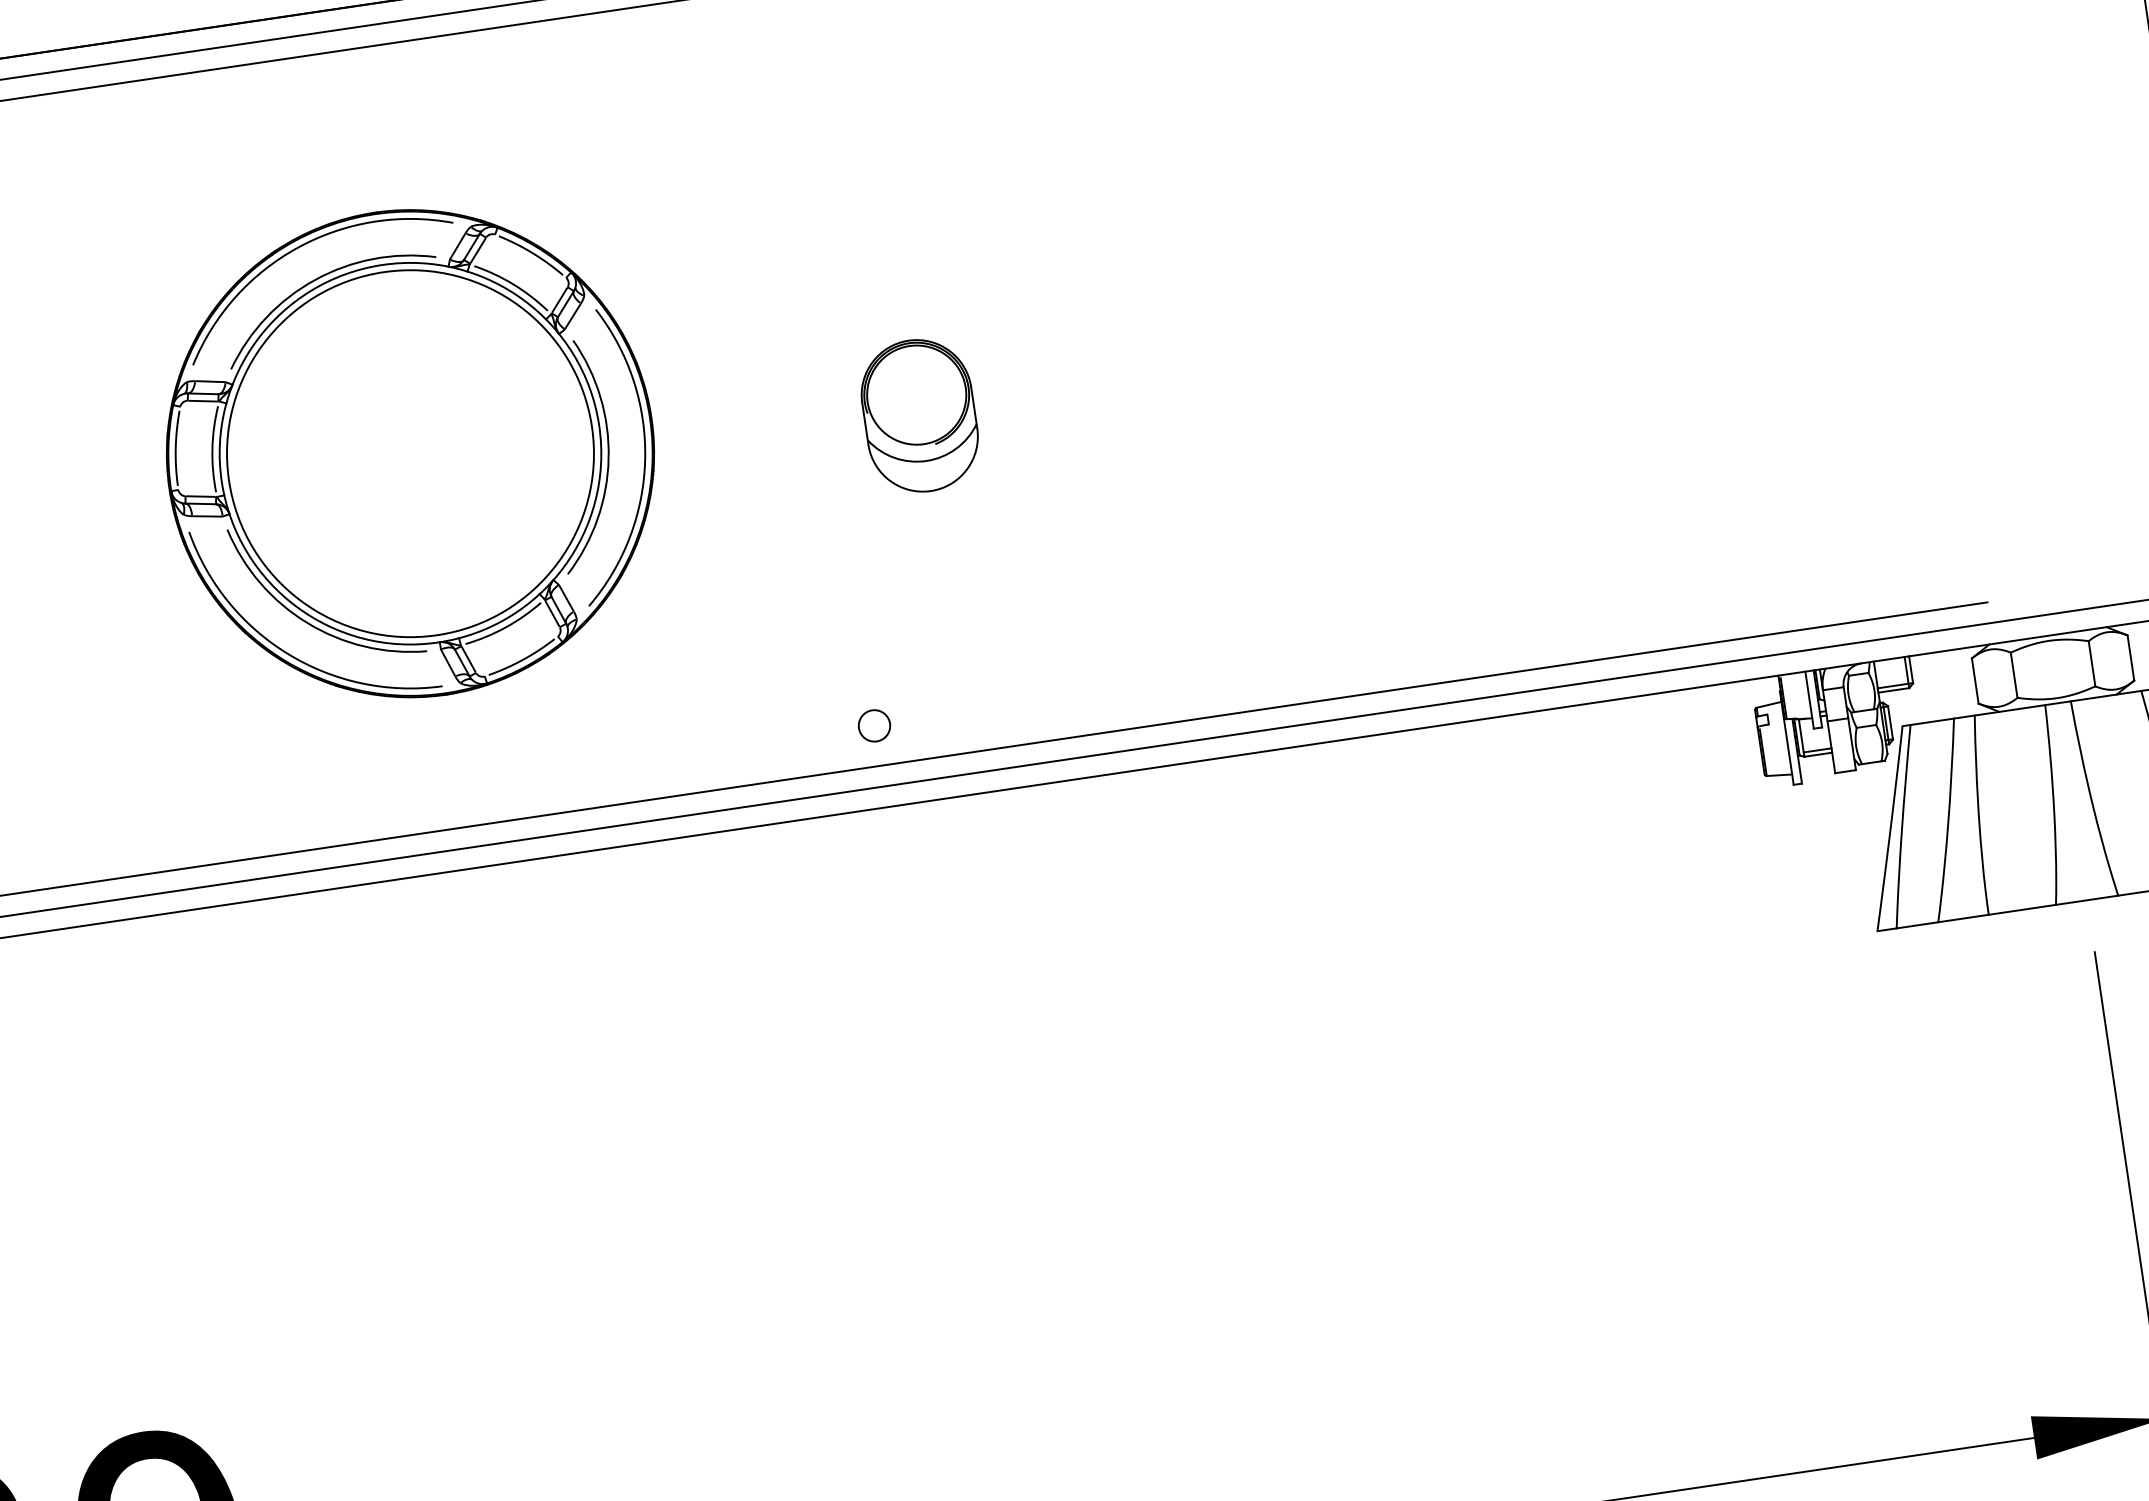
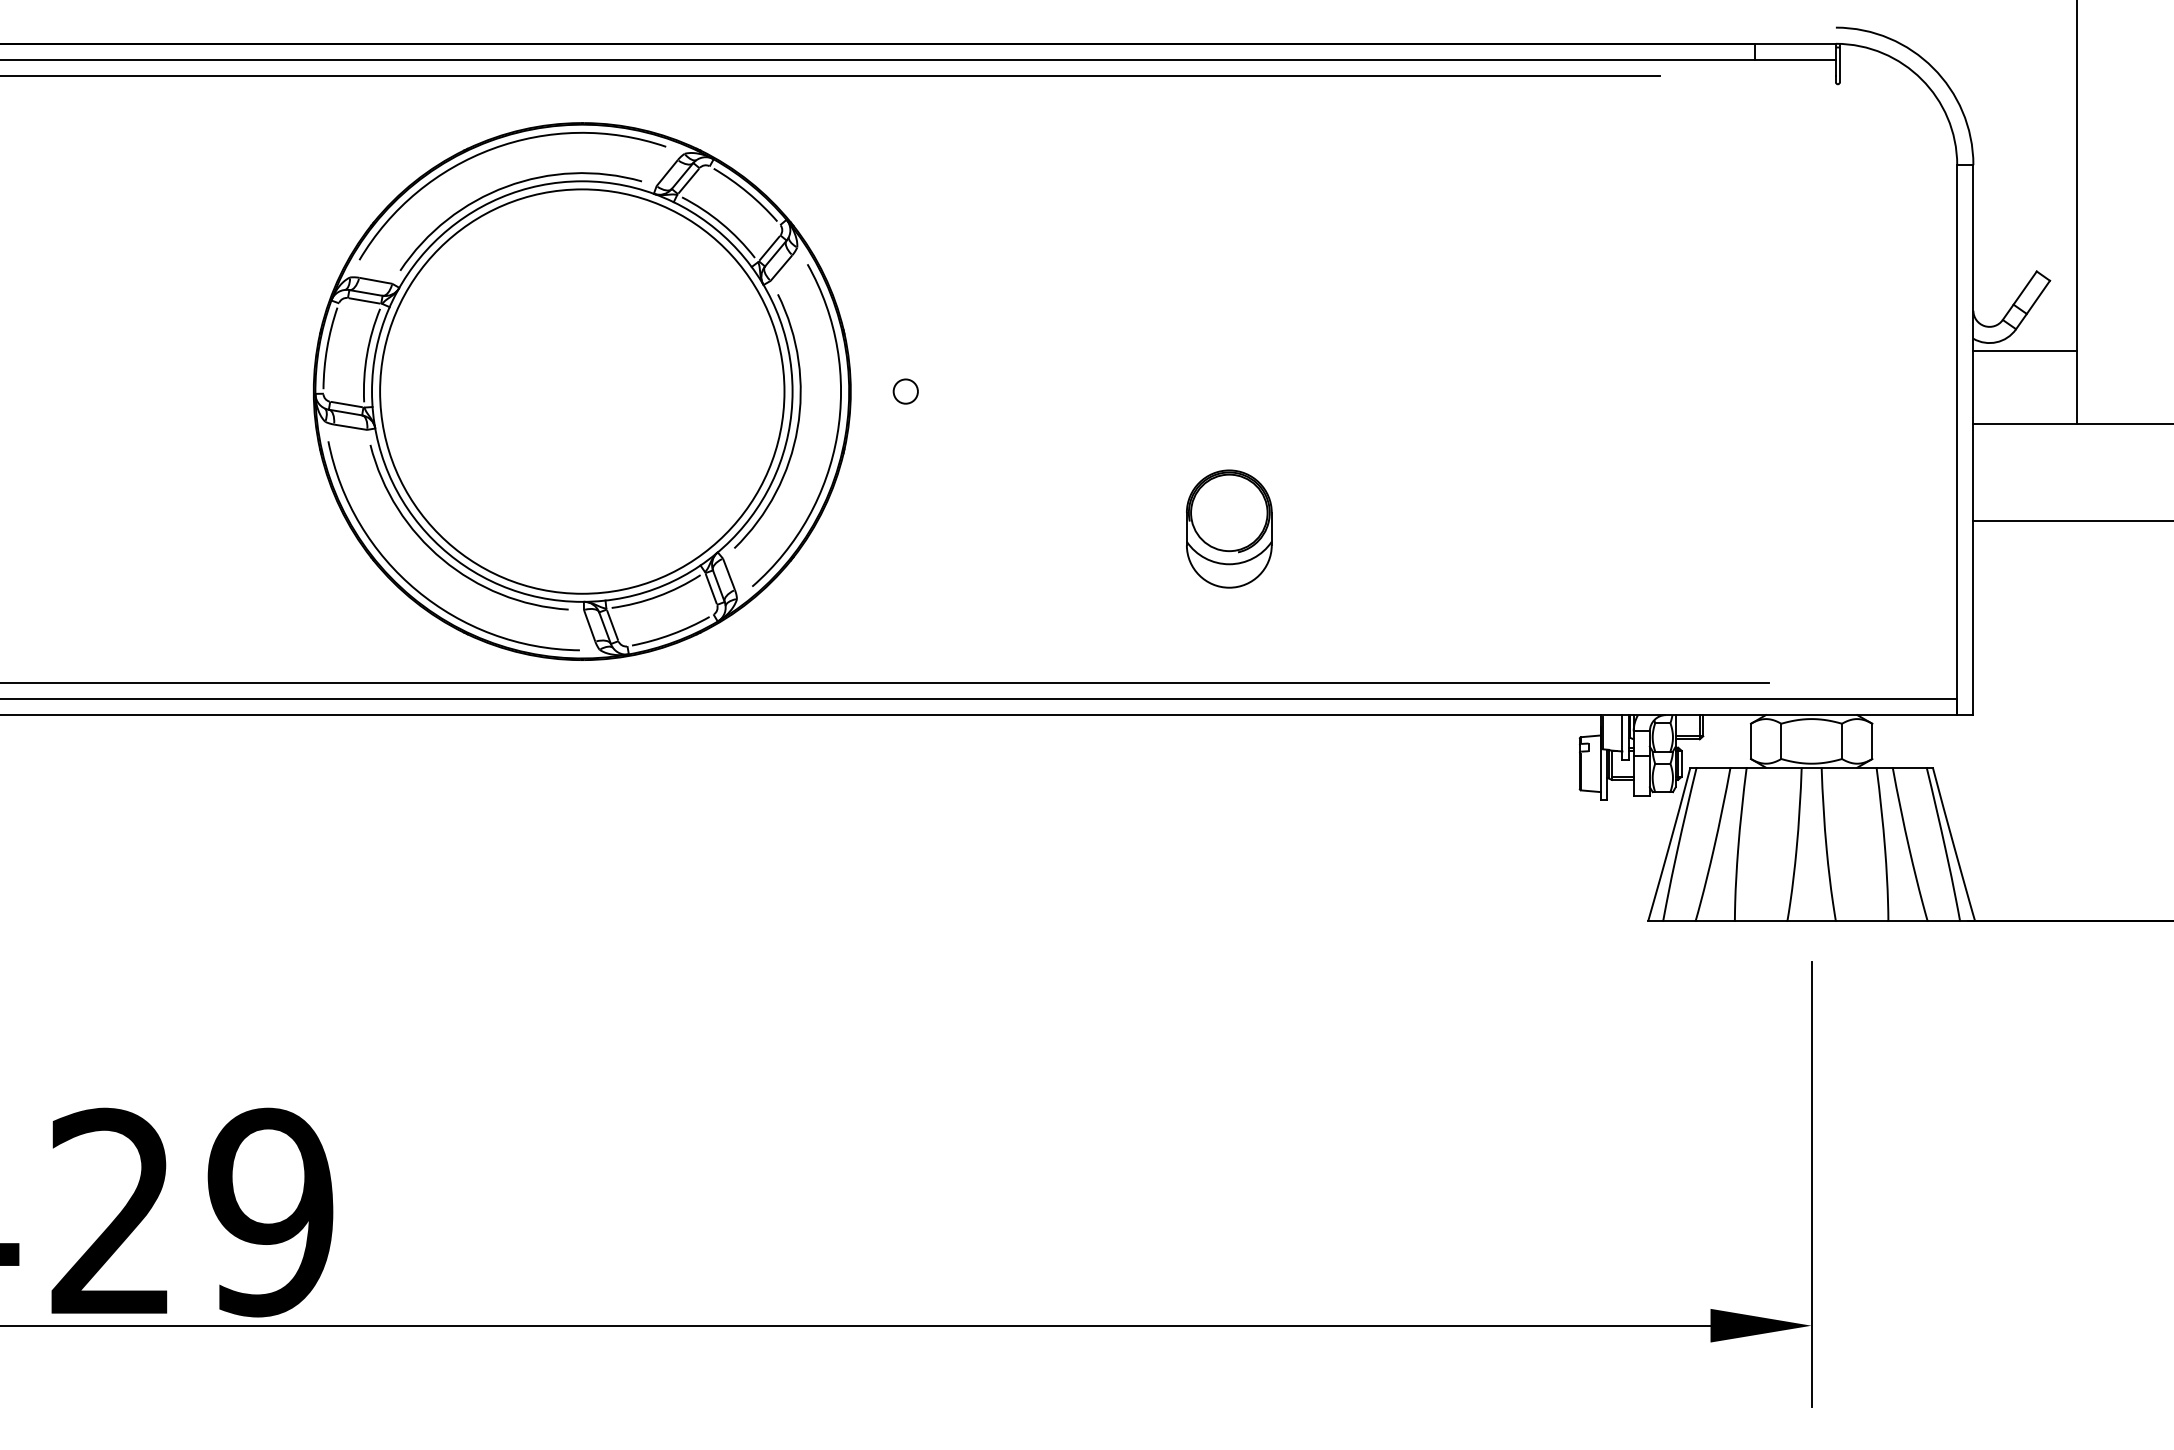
part: (919, 415) -> (1229, 528), moved
part: (410, 453) -> (582, 391), size x1.43
circle: (874, 725) -> (905, 391), moved

